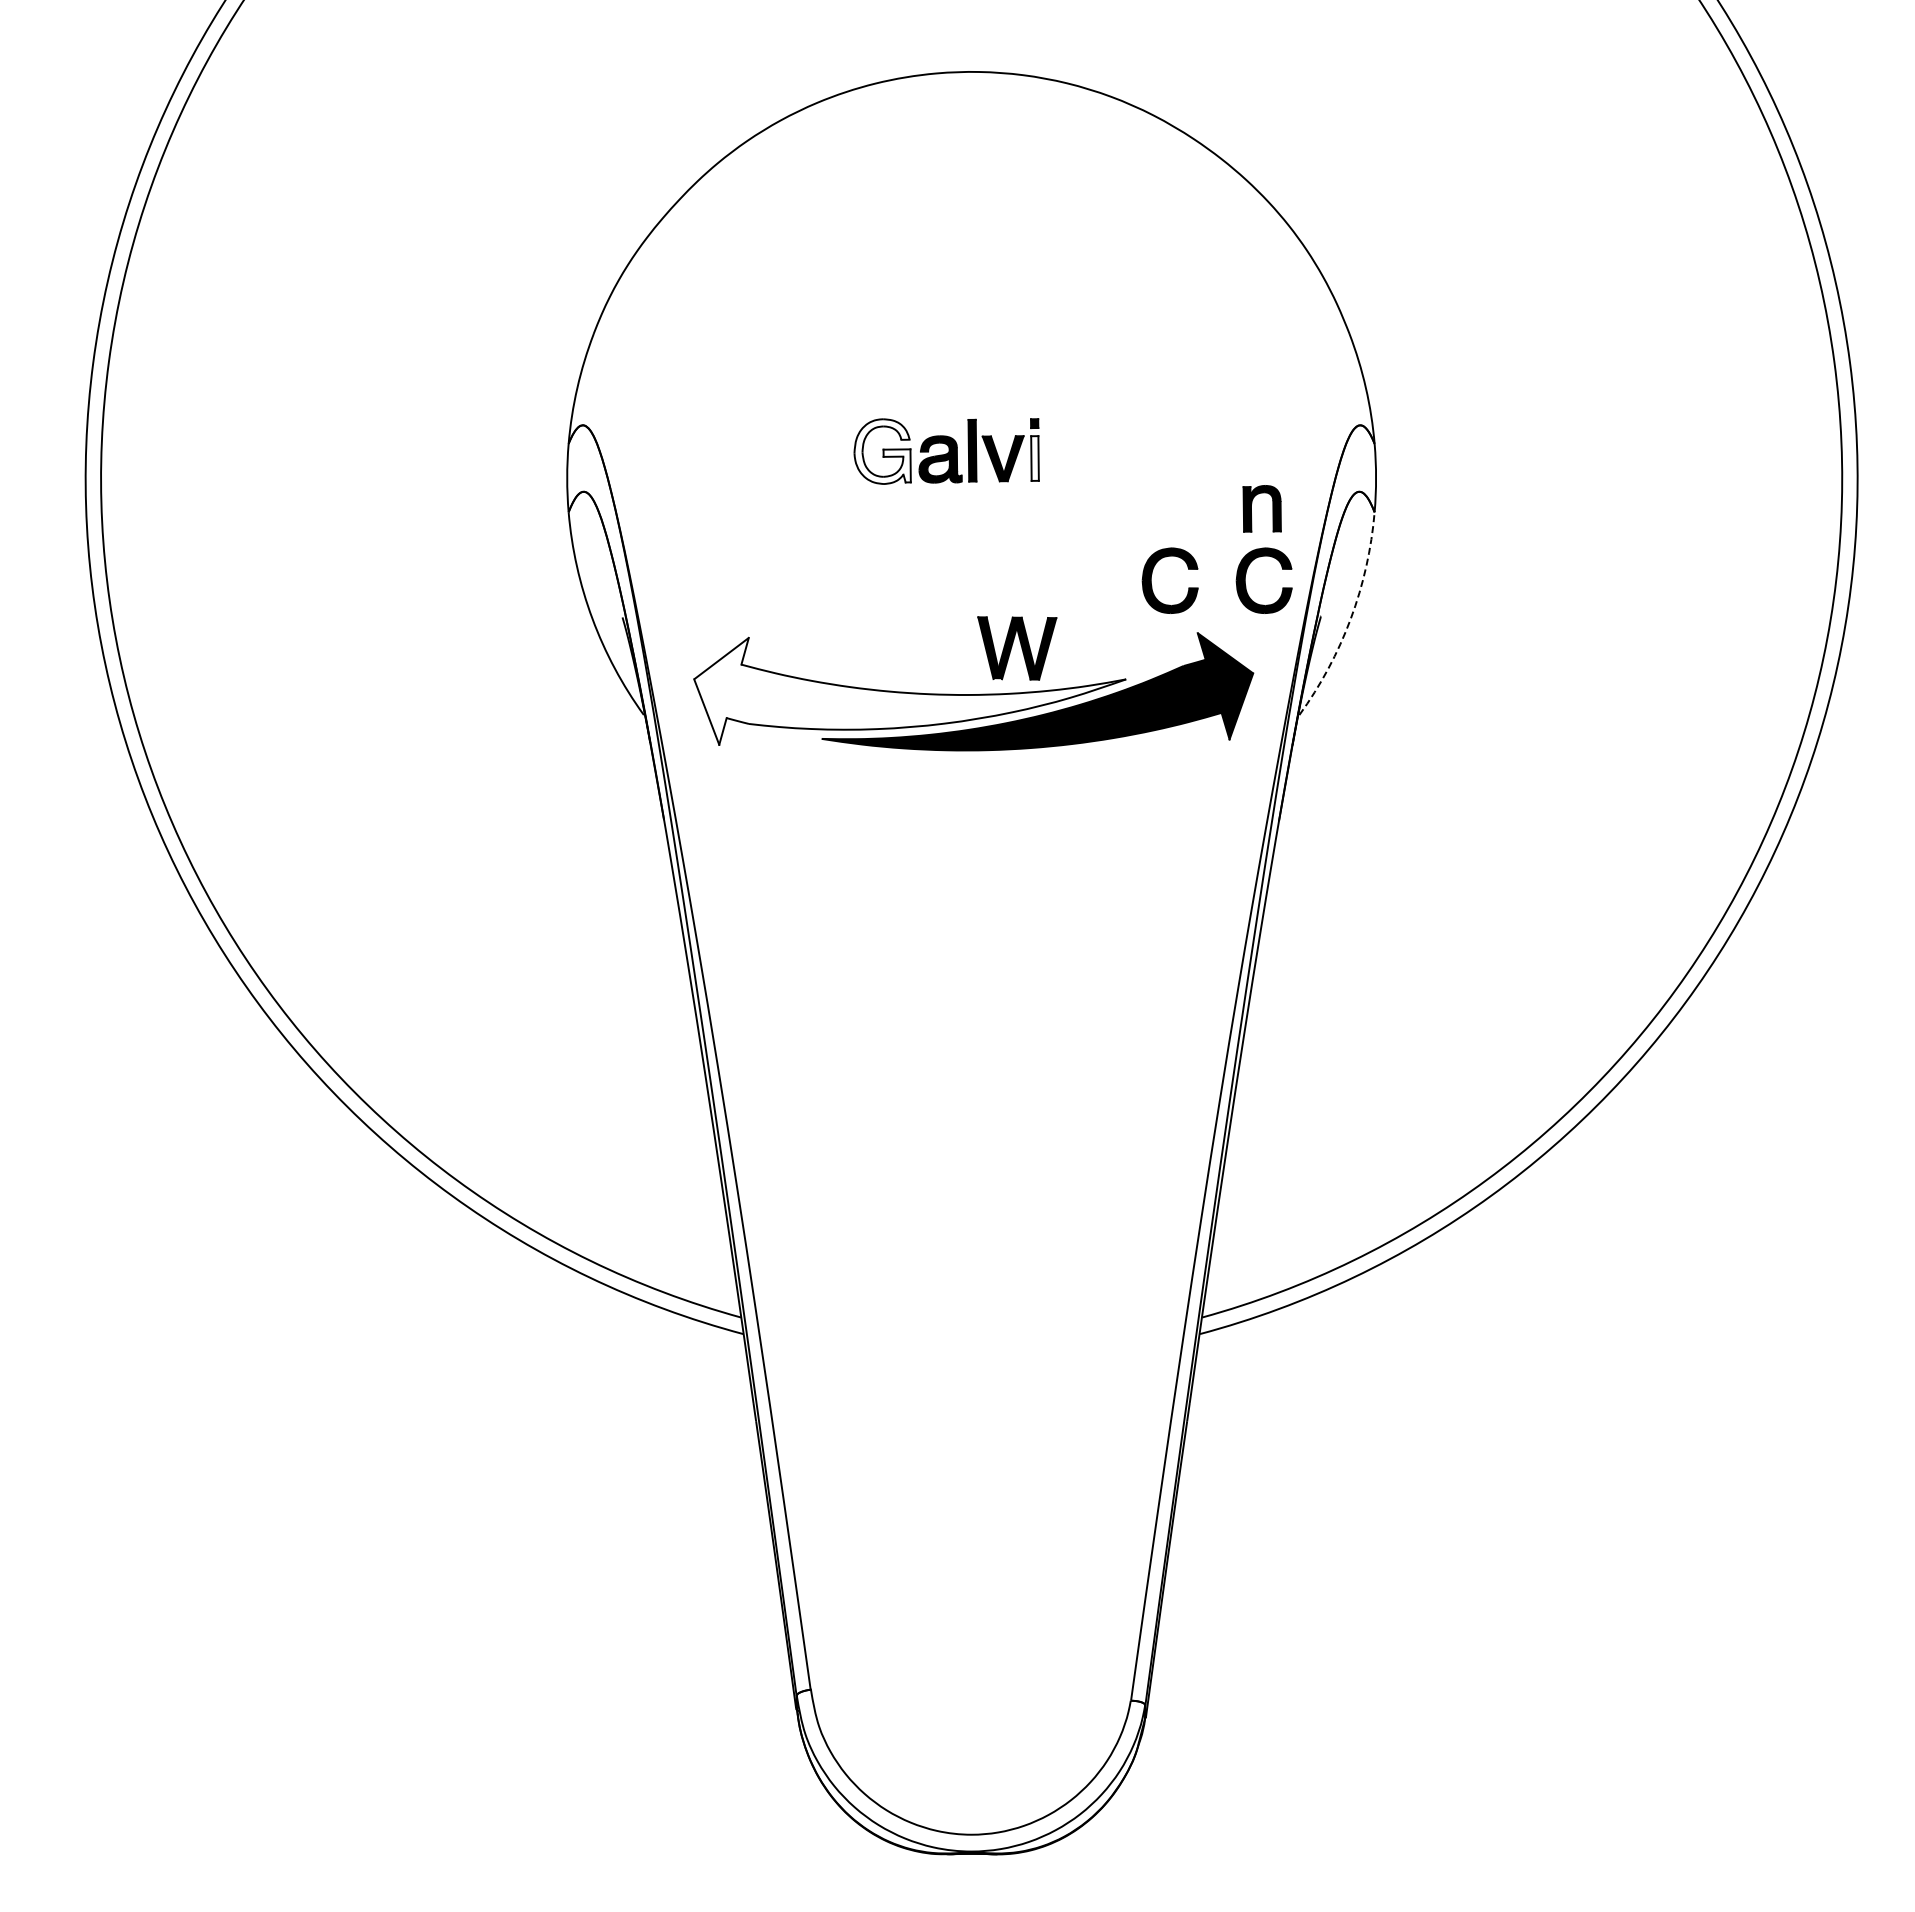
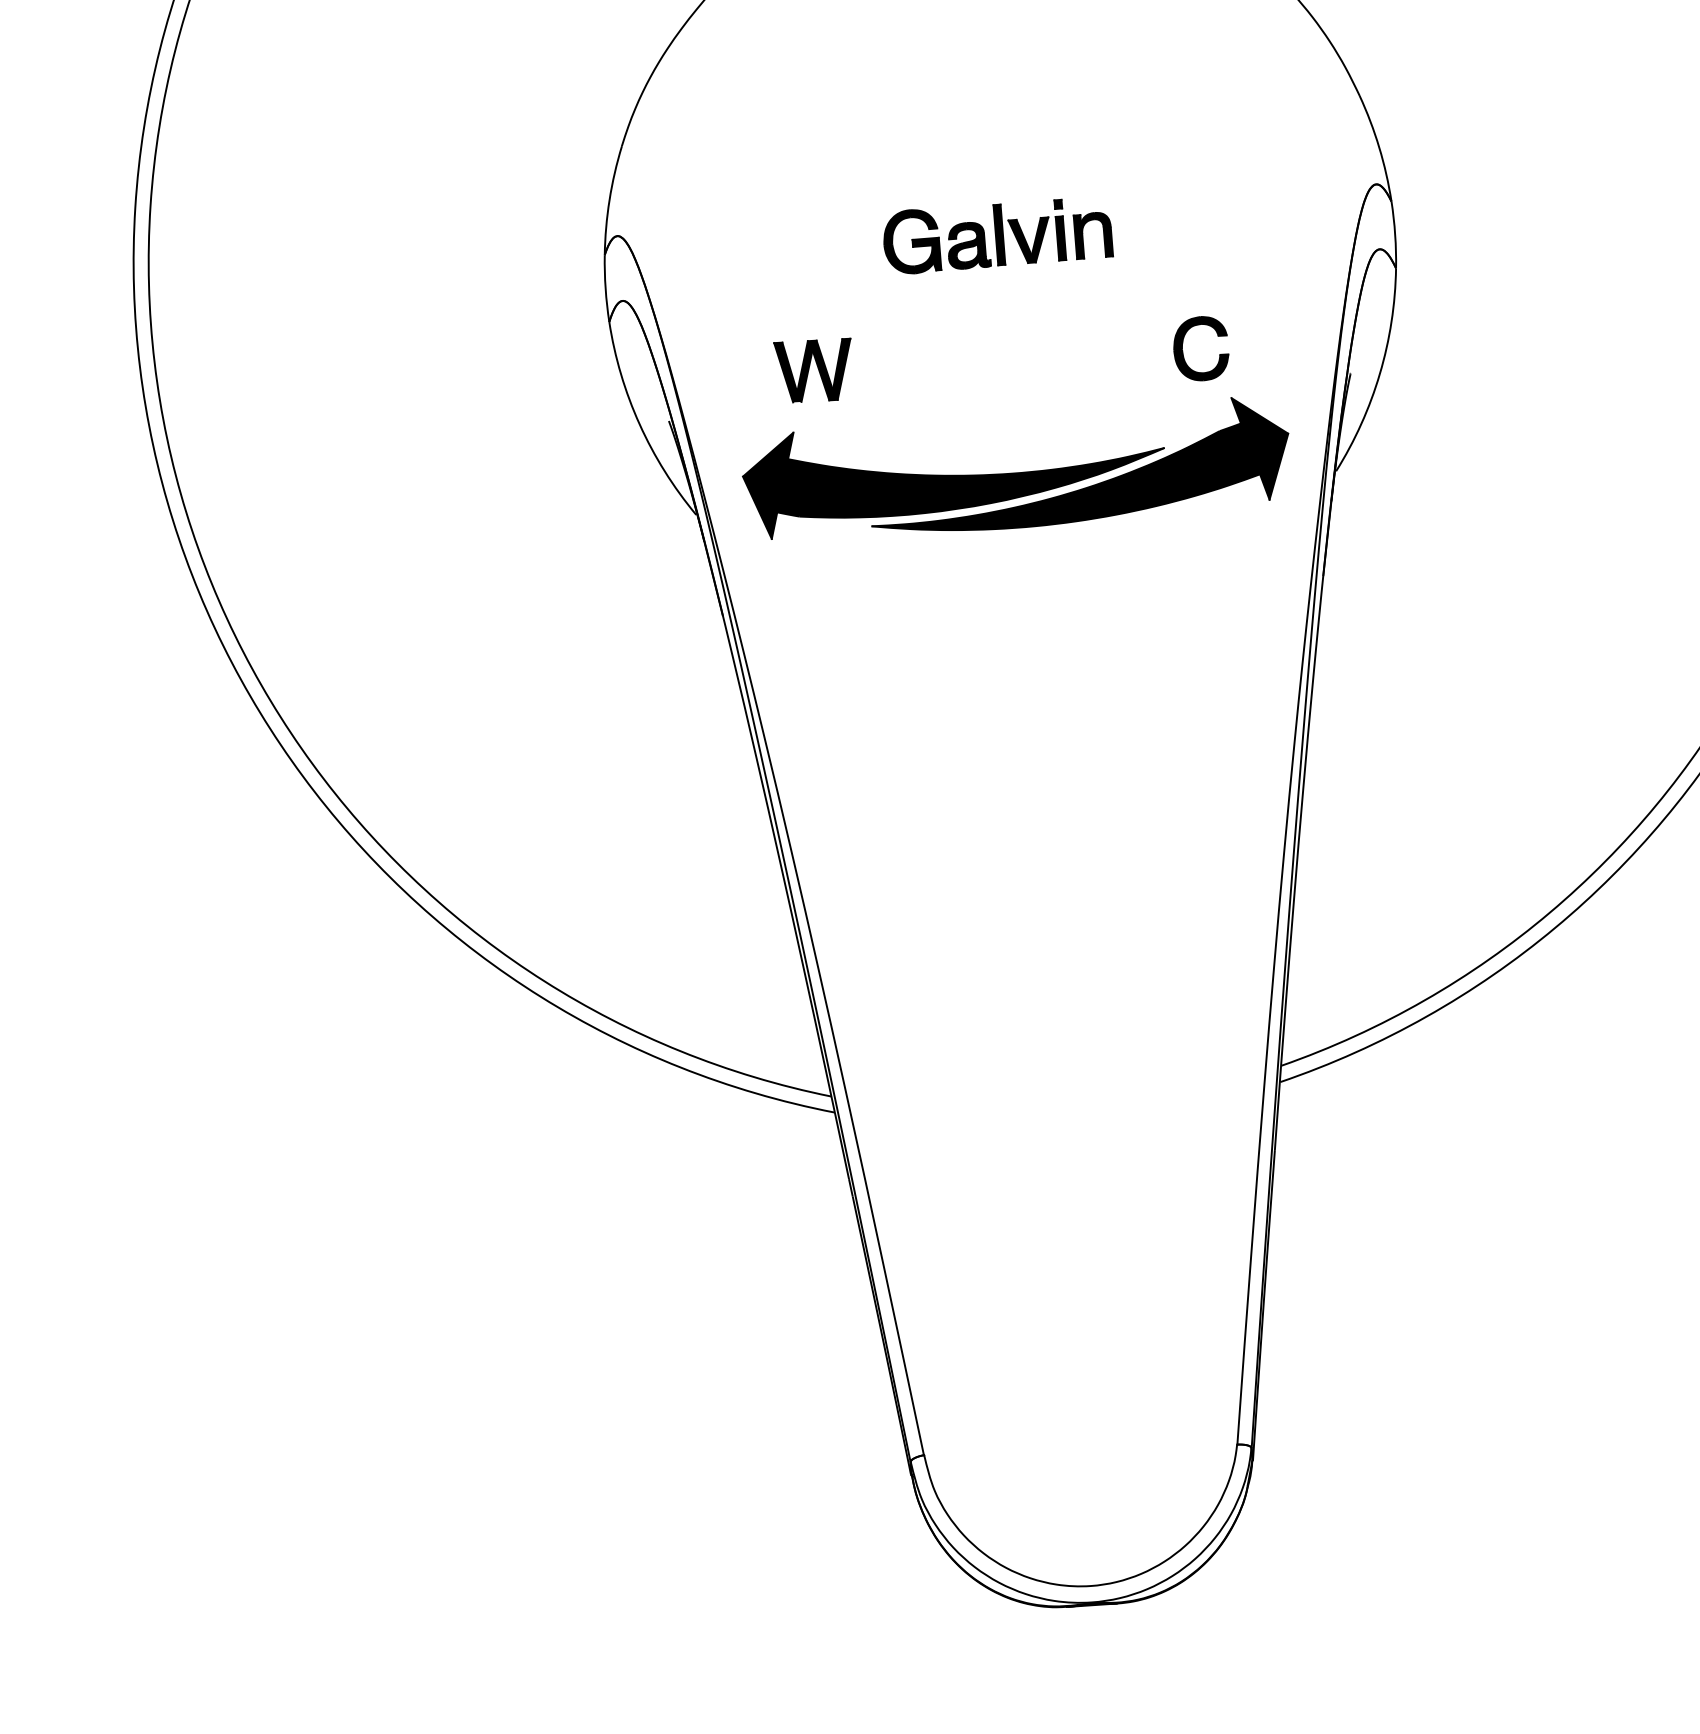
fill: (882, 451) -> (911, 241), added
fill: (1034, 458) -> (1060, 238), added
part: (1251, 508) -> (1082, 235), moved
part: (1245, 580) -> (1274, 343), removed
arc: (1350, 618) -> (1379, 373), dashed -> solid
part: (1017, 648) -> (814, 370), moved
fill: (910, 690) -> (954, 473), added

